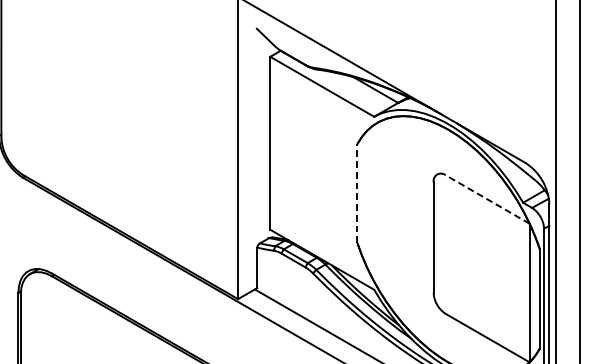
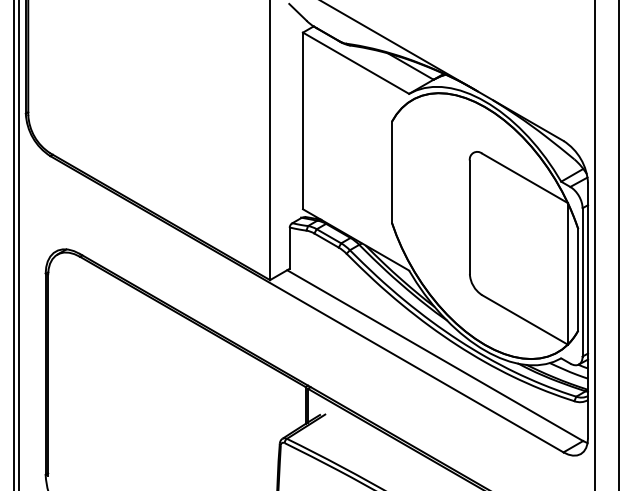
line: (356, 193) -> (391, 172), dashed -> solid
line: (488, 199) -> (525, 178), dashed -> solid

